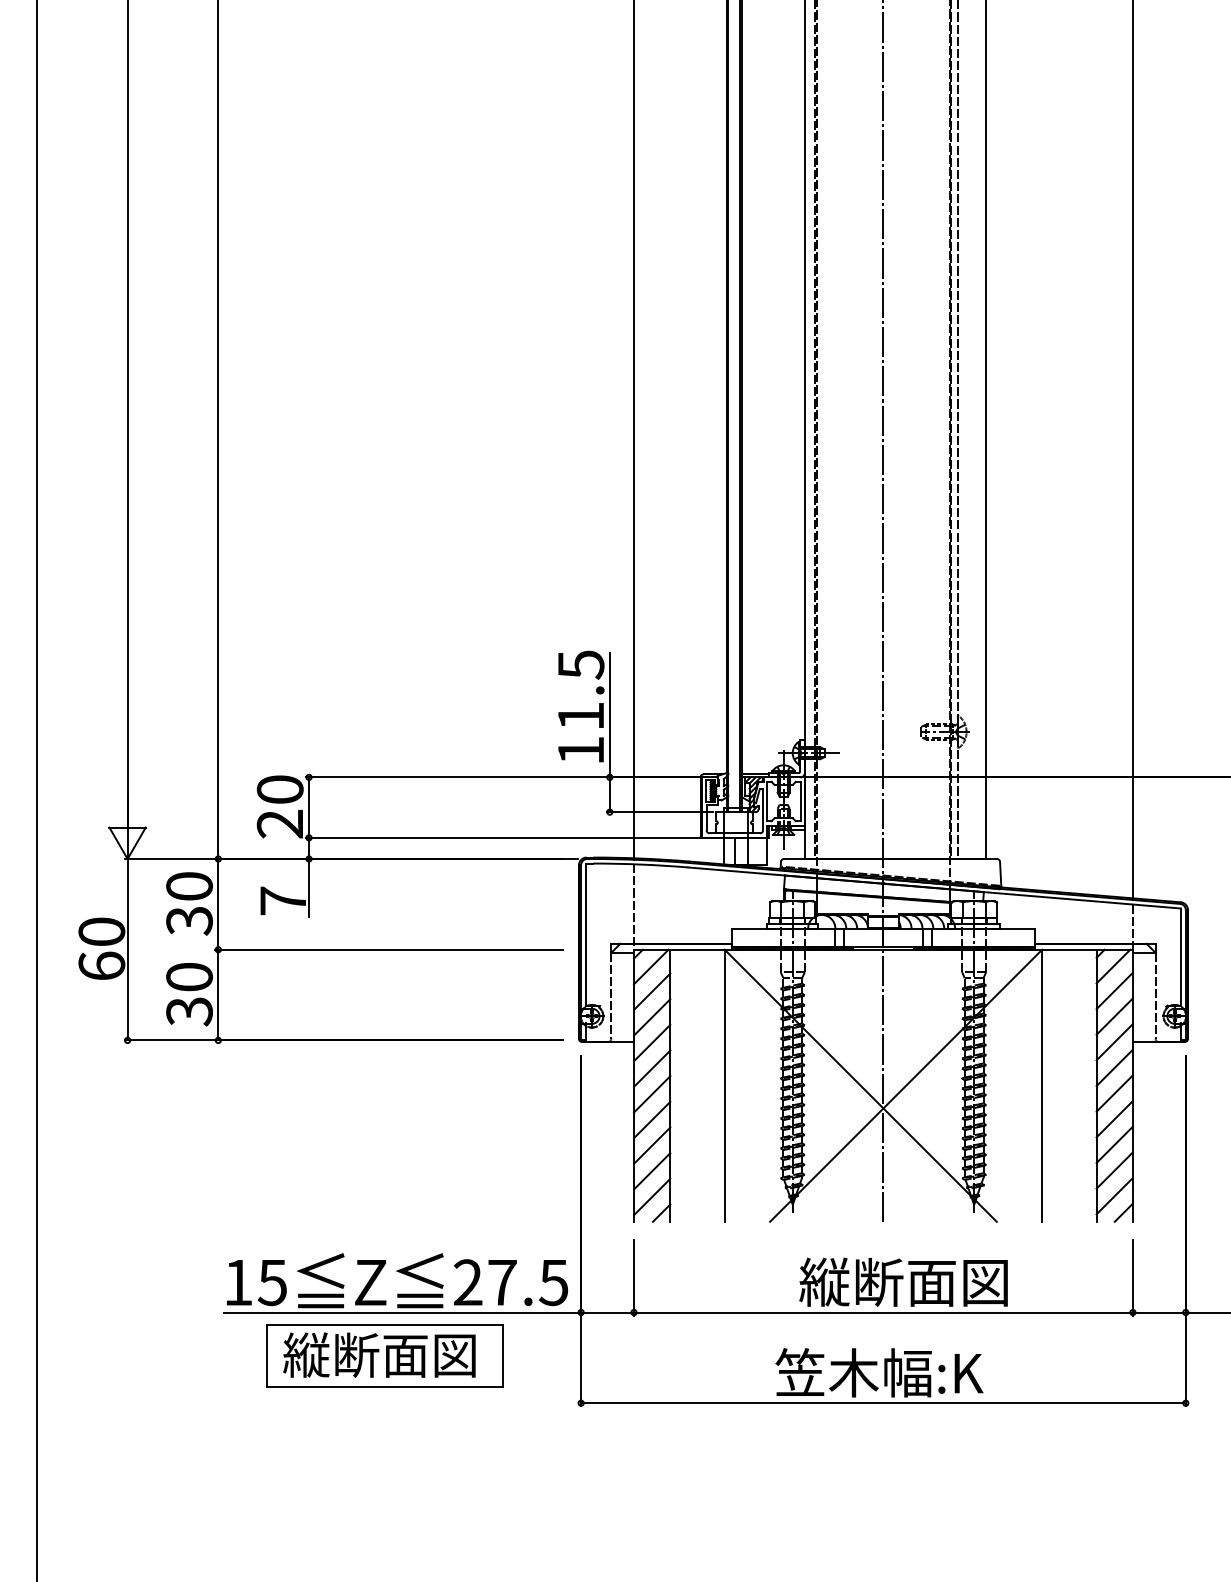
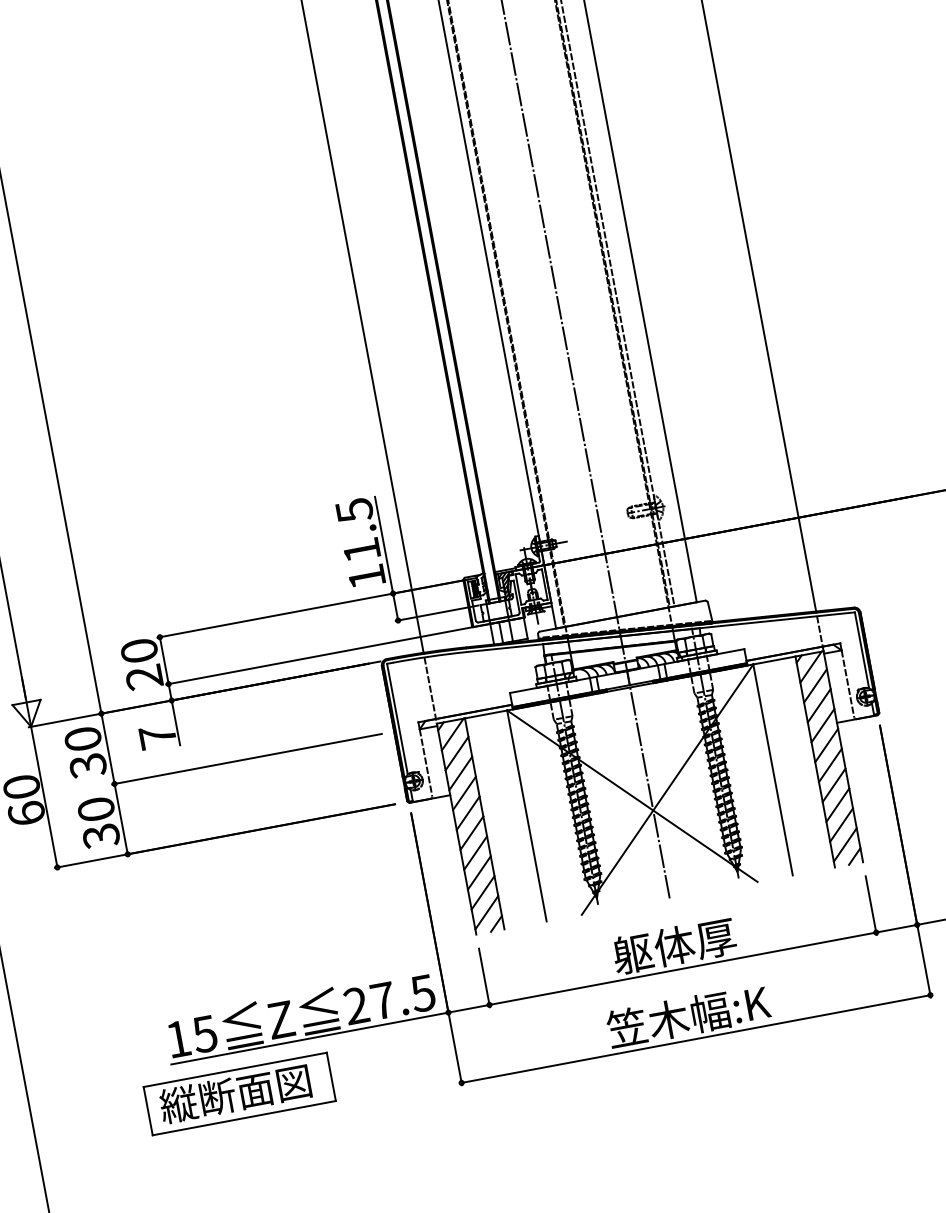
text: (903, 1281) -> (693, 941), 縦断面図 -> 躯体厚
part: (384, 1355) -> (239, 1093), moved

